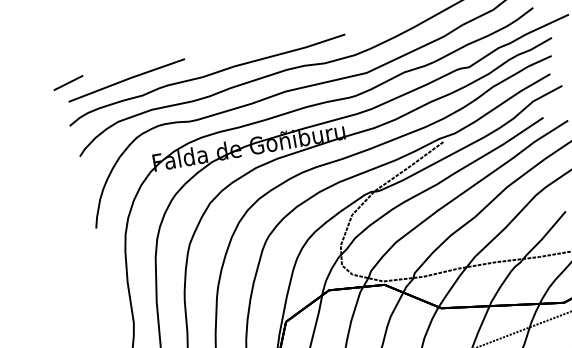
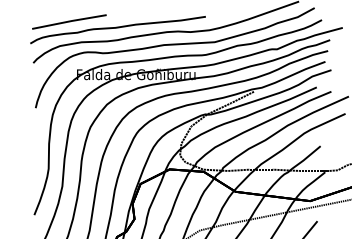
line: (67, 83) -> (33, 17), removed

